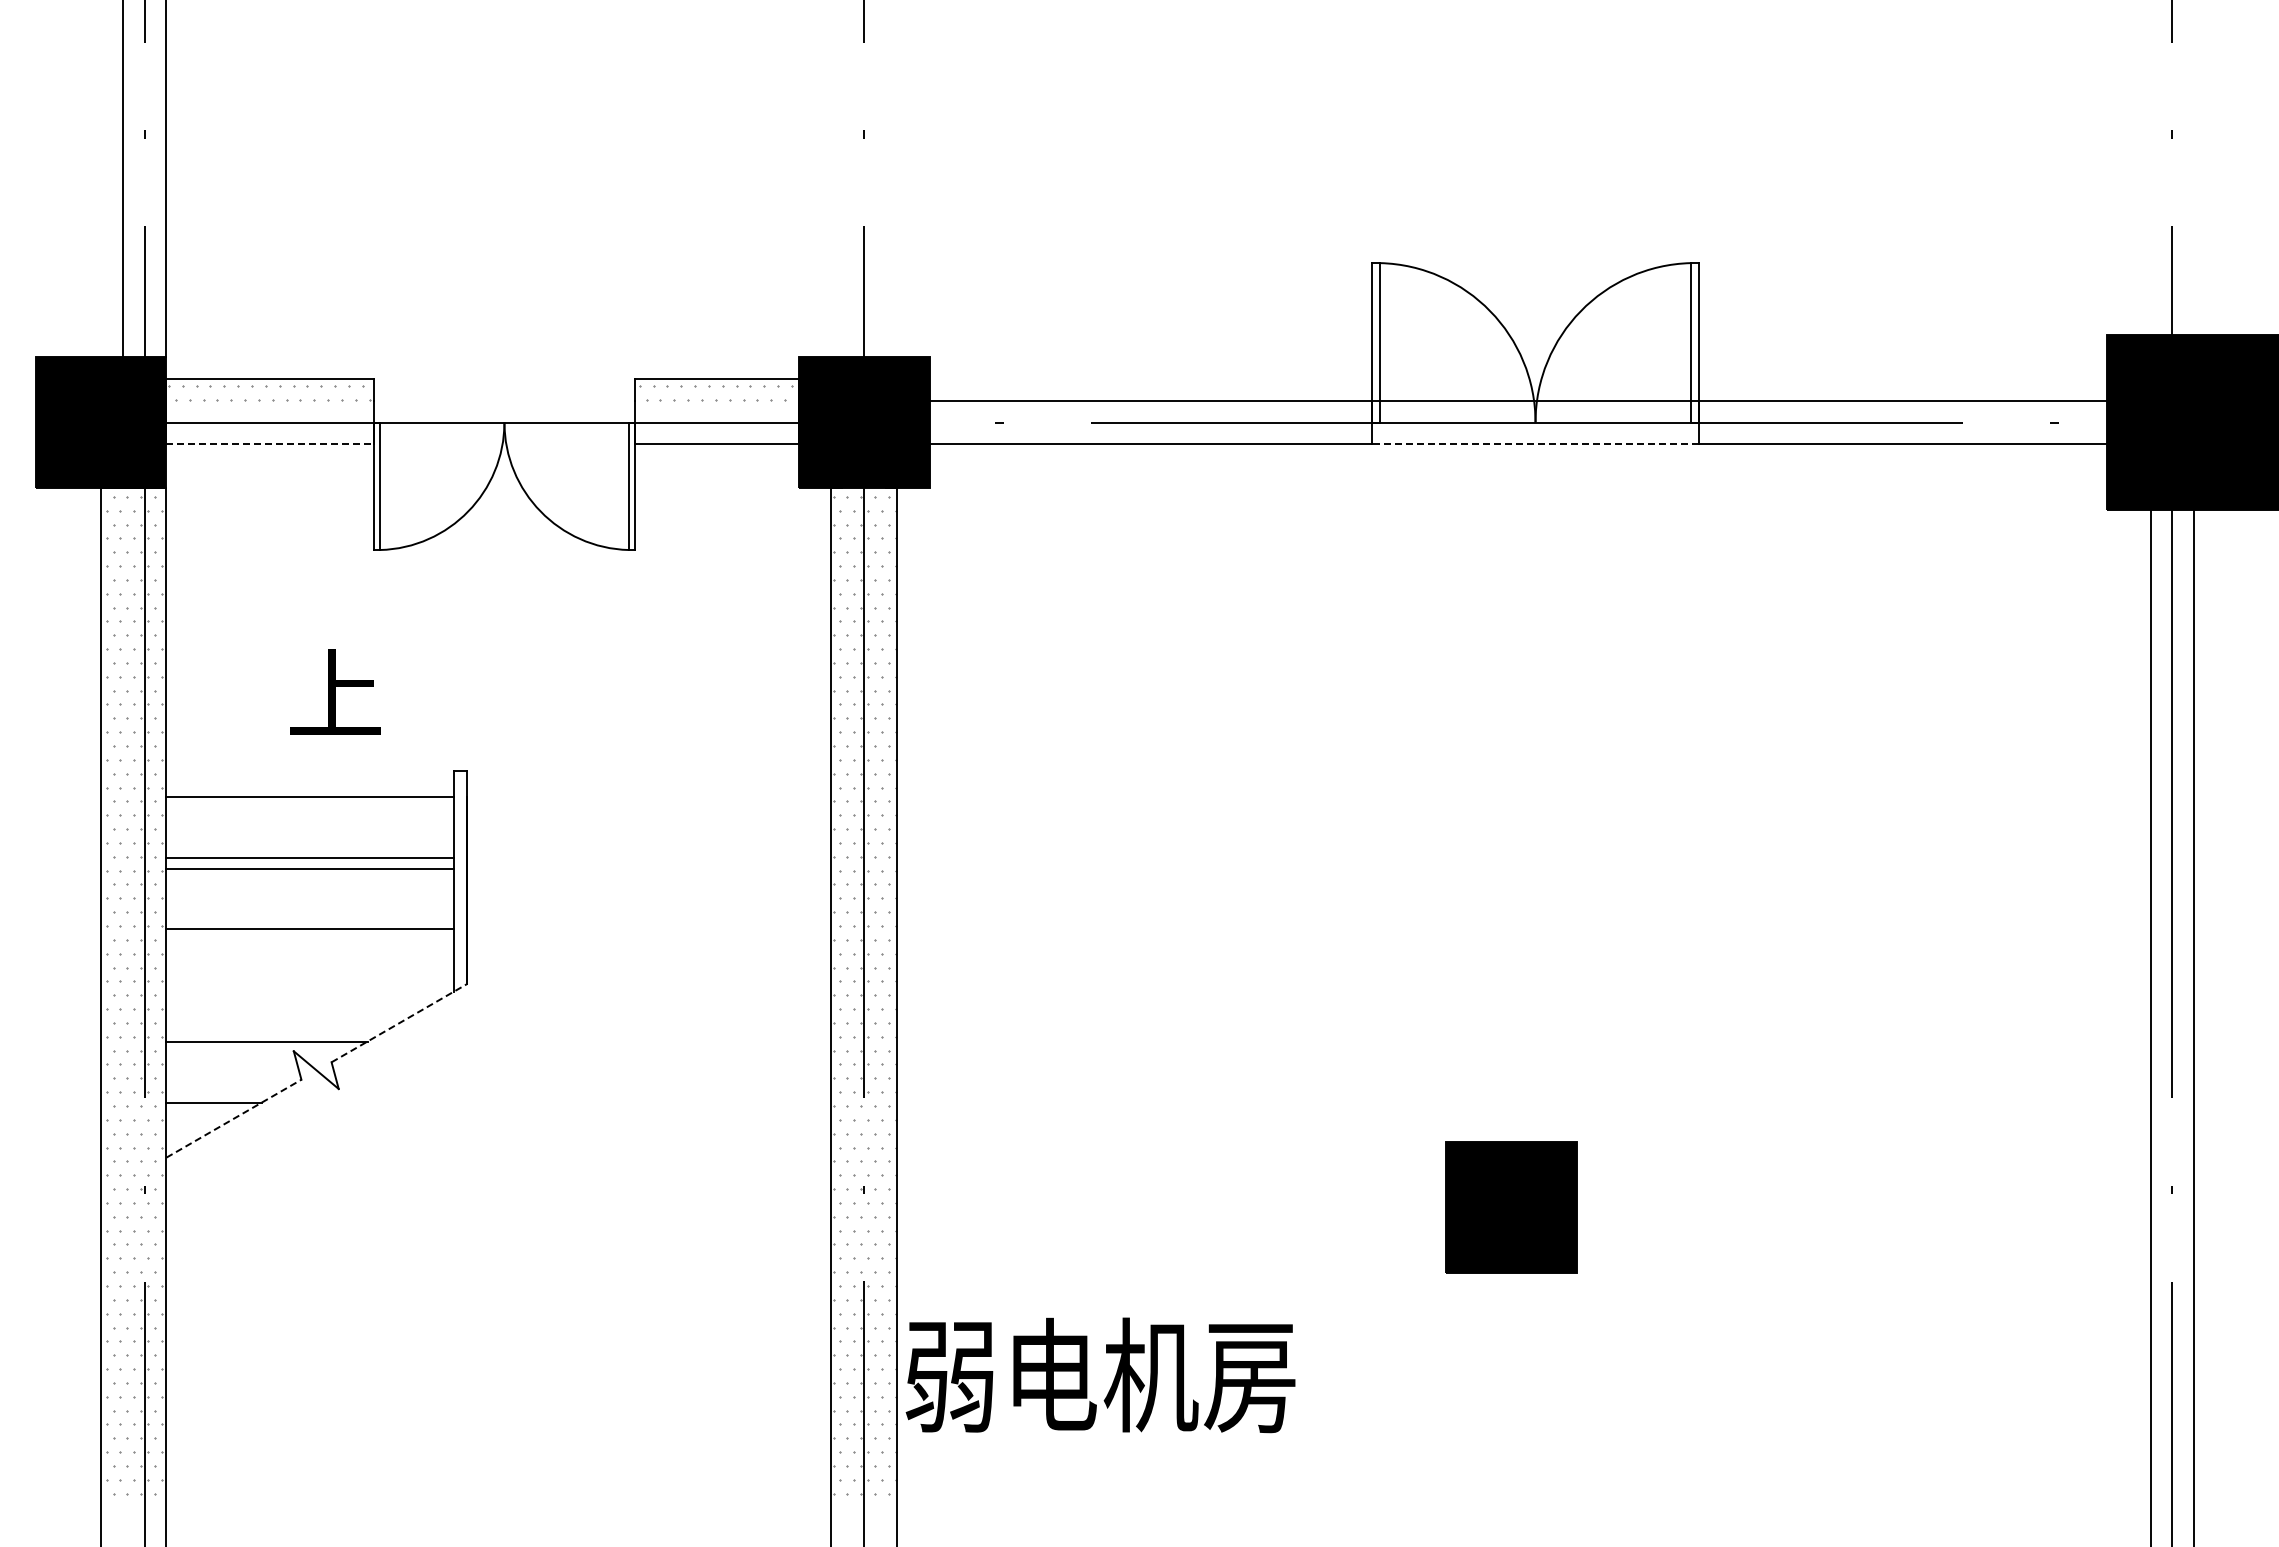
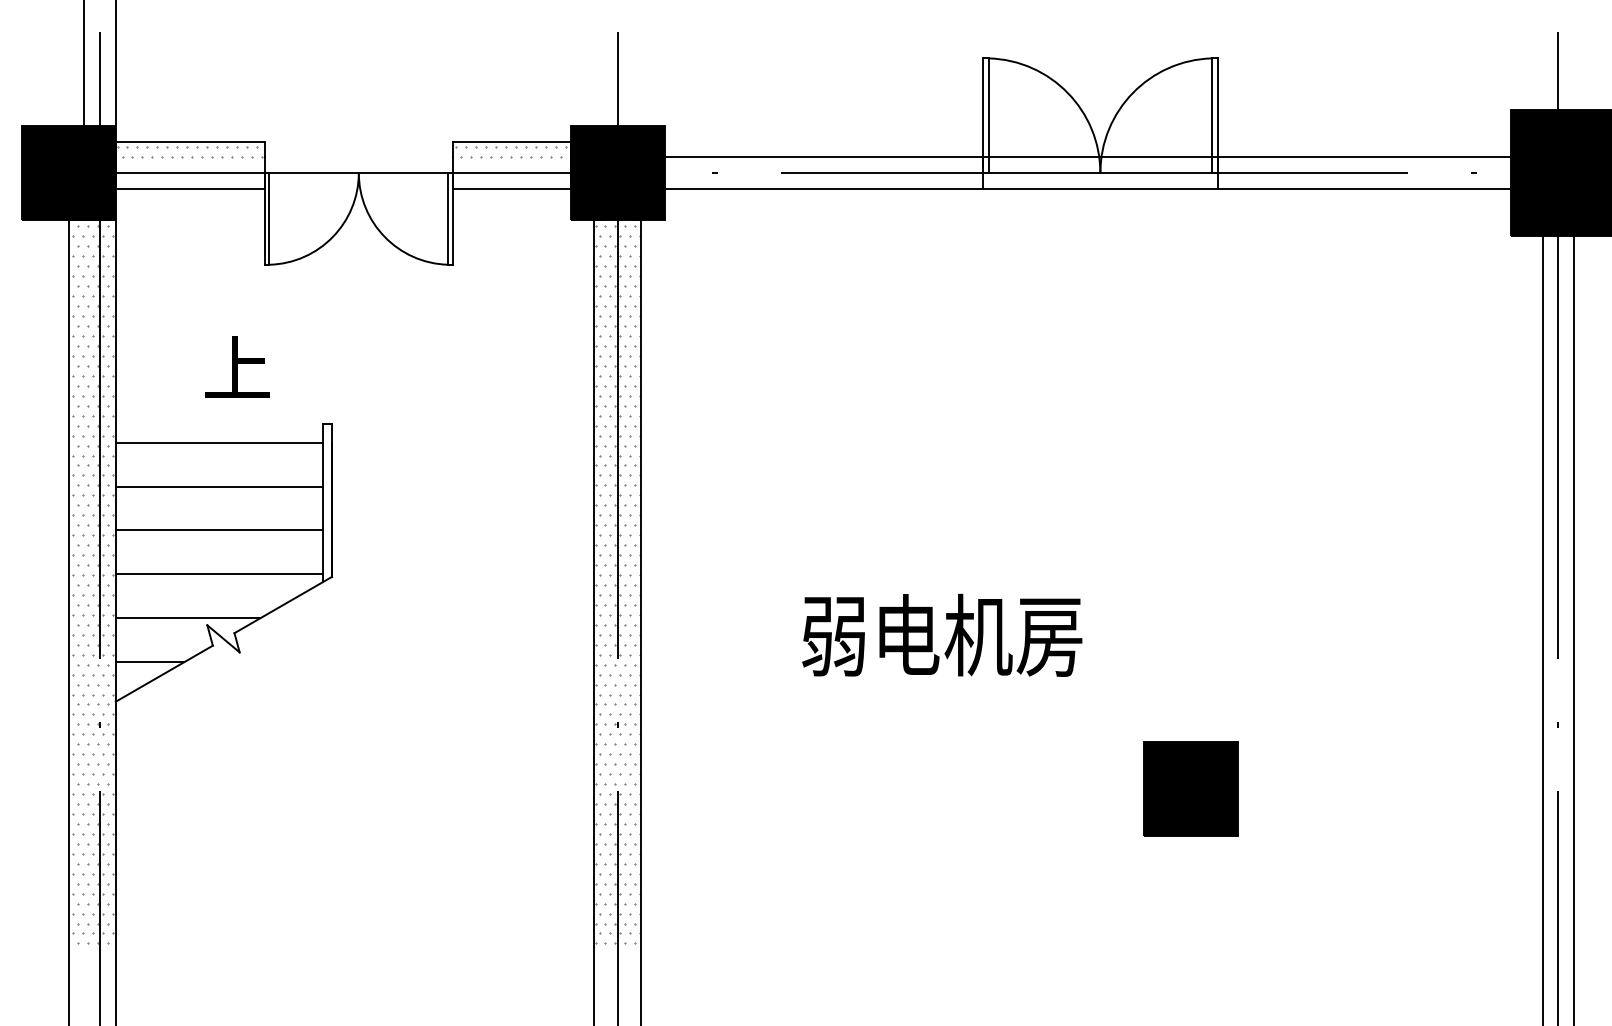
line: (270, 444) -> (190, 188), dashed -> solid
line: (1535, 444) -> (1100, 188), dashed -> solid
line: (310, 869) -> (219, 530), moved
line: (310, 928) -> (219, 574), moved
line: (399, 1022) -> (283, 604), dashed -> solid
line: (233, 1118) -> (163, 673), dashed -> solid
part: (1511, 1207) -> (1190, 789), moved
text: (1100, 1375) -> (942, 635), moved

